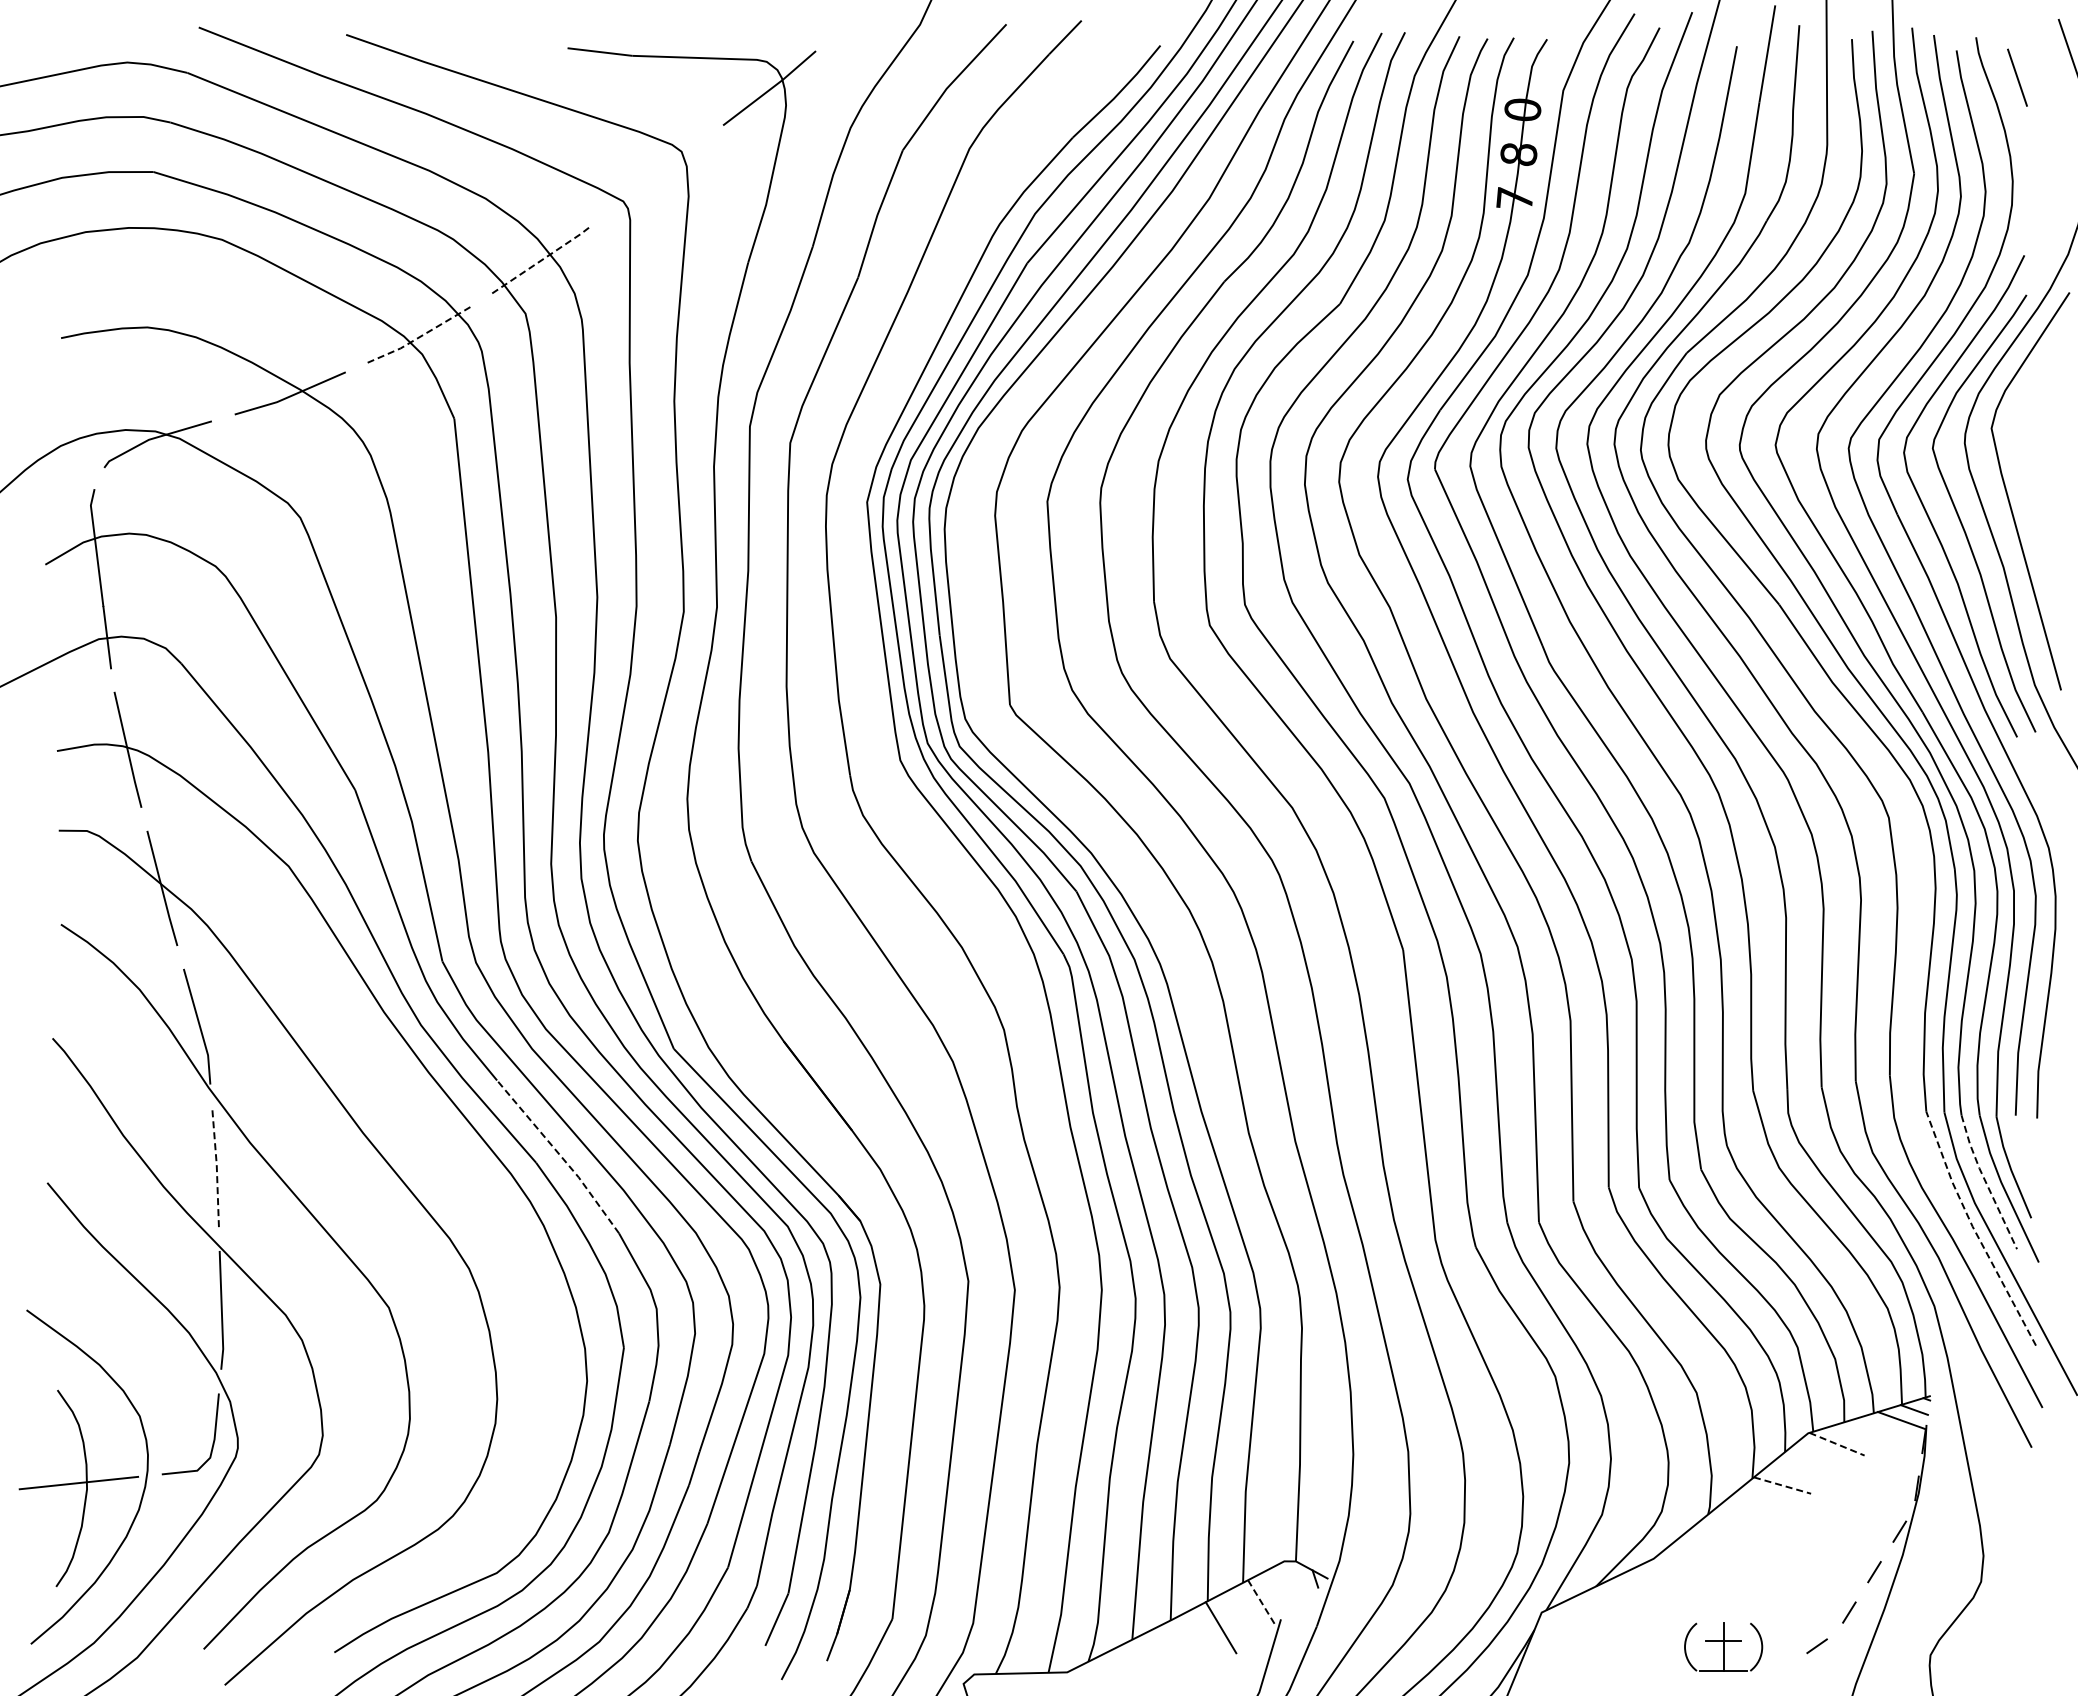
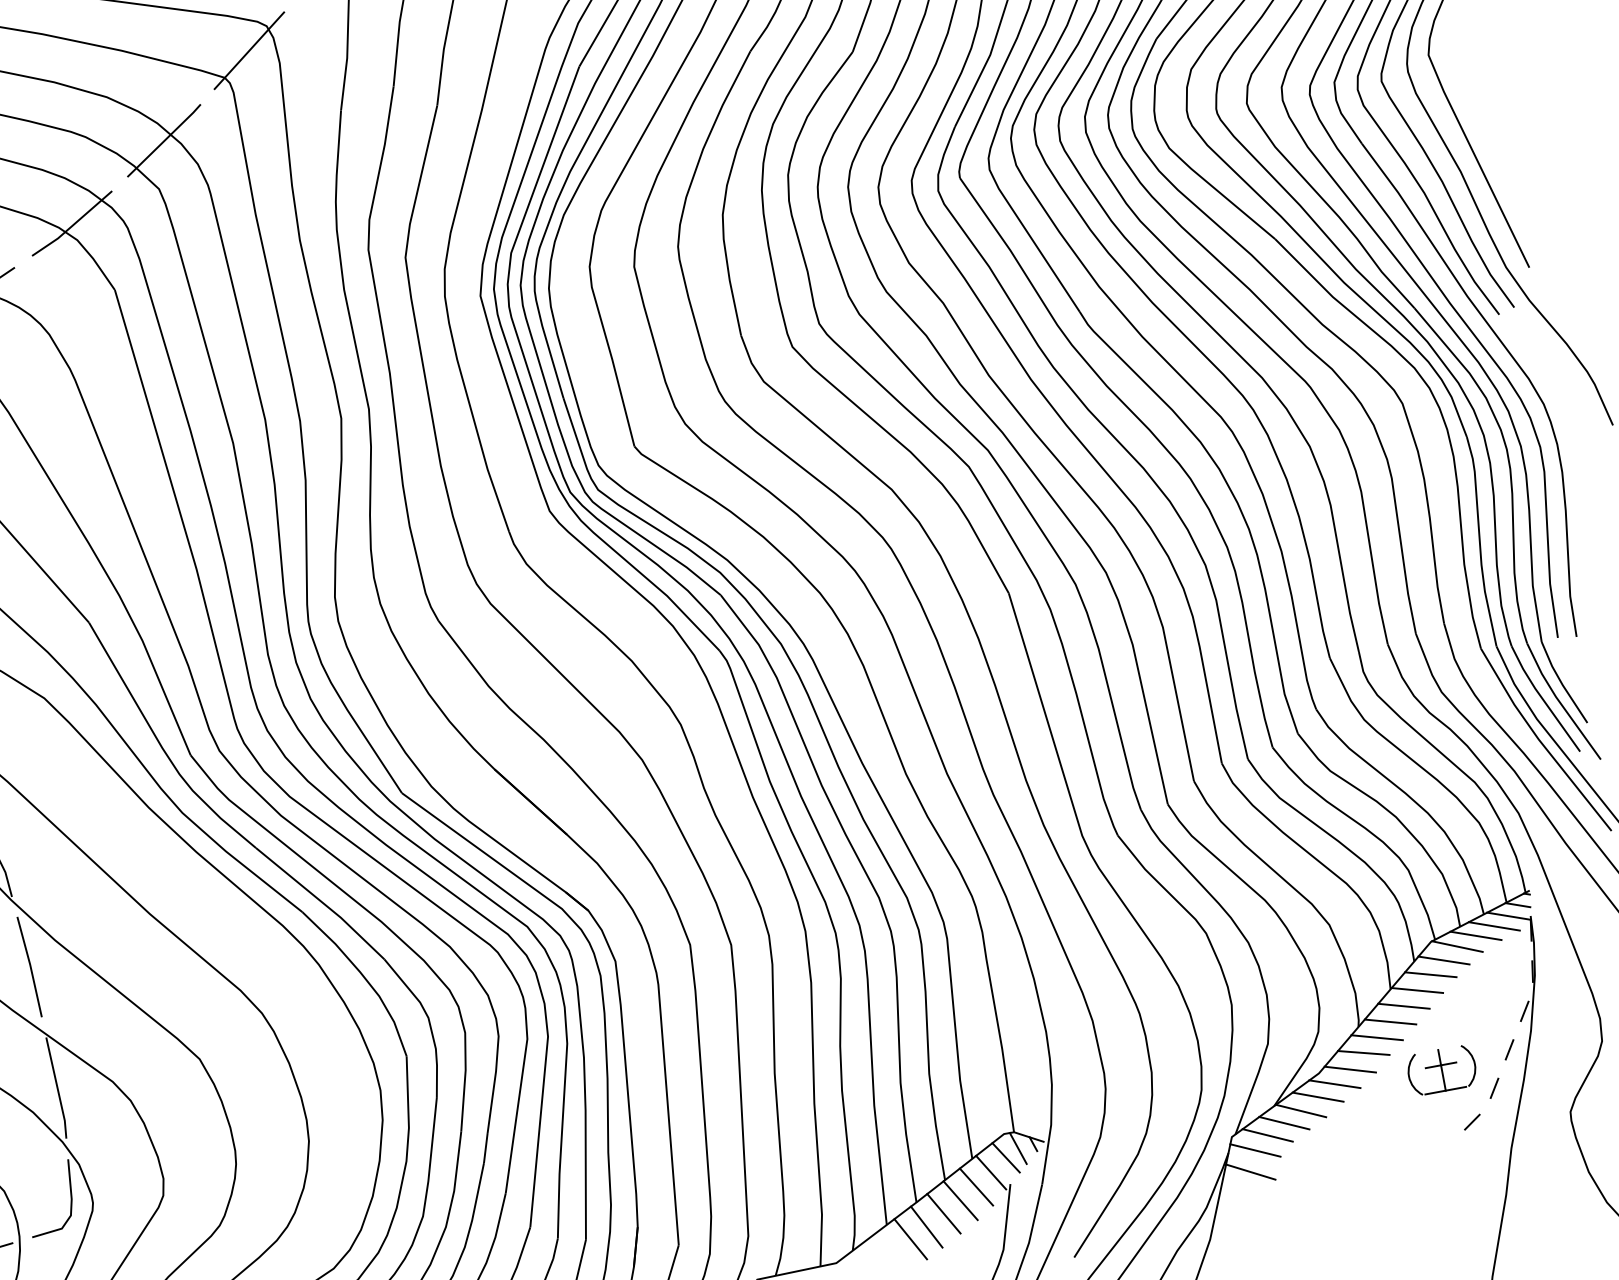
line: (656, 175) -> (248, 50), added
line: (542, 259) -> (164, 140), dashed -> solid
line: (420, 336) -> (73, 225), dashed -> solid
line: (560, 1155) -> (322, 902), dashed -> solid
line: (216, 1167) -> (30, 966), dashed -> solid
line: (1986, 1182) -> (1543, 699), dashed -> solid
line: (1974, 1230) -> (1540, 742), dashed -> solid
line: (1883, 1428) -> (1494, 925), added
line: (1860, 1435) -> (1476, 935), added
line: (1837, 1444) -> (1457, 946), dashed -> solid
line: (1818, 1456) -> (1443, 960), added
line: (1800, 1470) -> (1430, 974), added
line: (1782, 1485) -> (1417, 990), dashed -> solid
line: (1763, 1500) -> (1403, 1006), added
line: (1745, 1515) -> (1390, 1021), added
line: (1726, 1530) -> (1376, 1037), added
line: (1708, 1544) -> (1363, 1052), added
line: (1689, 1560) -> (1349, 1069), added
line: (1669, 1574) -> (1334, 1084), added
line: (1297, 1580) -> (1018, 1148), added
line: (1647, 1585) -> (1317, 1097), added
line: (1281, 1588) -> (1006, 1157), added
line: (1625, 1597) -> (1301, 1110), added
line: (1261, 1602) -> (991, 1172), dashed -> solid
line: (1603, 1607) -> (1283, 1122), added
line: (1241, 1615) -> (976, 1187), added
line: (1582, 1617) -> (1267, 1134), added
line: (1565, 1632) -> (1255, 1150), added
line: (1199, 1638) -> (943, 1213), added
part: (1723, 1646) -> (1441, 1069), moved
line: (1176, 1650) -> (926, 1227), added
line: (1555, 1656) -> (1250, 1172), added
line: (1156, 1660) -> (910, 1238), added

